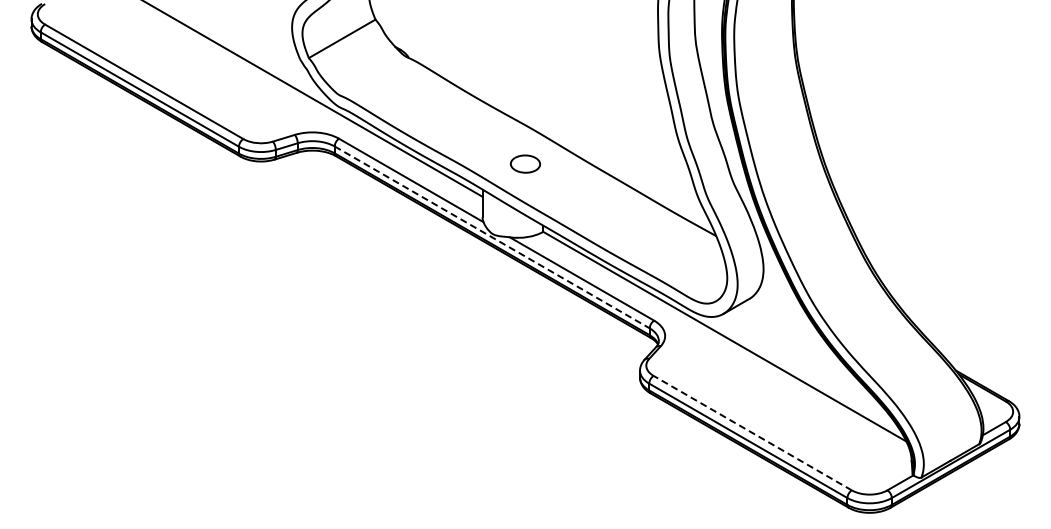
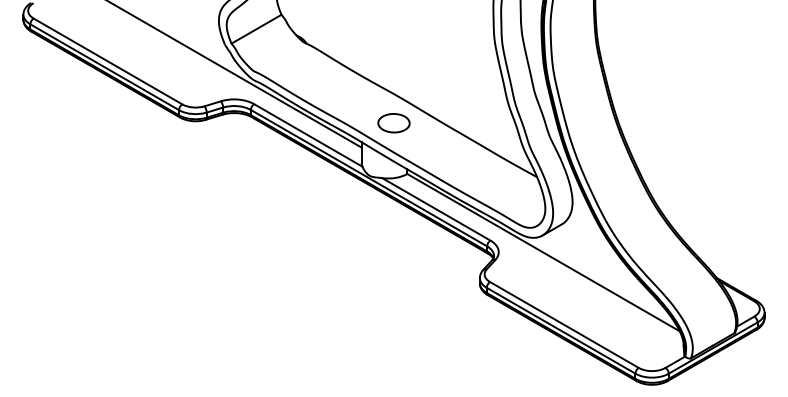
part: (525, 163) -> (394, 122), size x1.43
line: (492, 237) -> (369, 178), dashed -> solid
line: (752, 432) -> (564, 324), dashed -> solid

